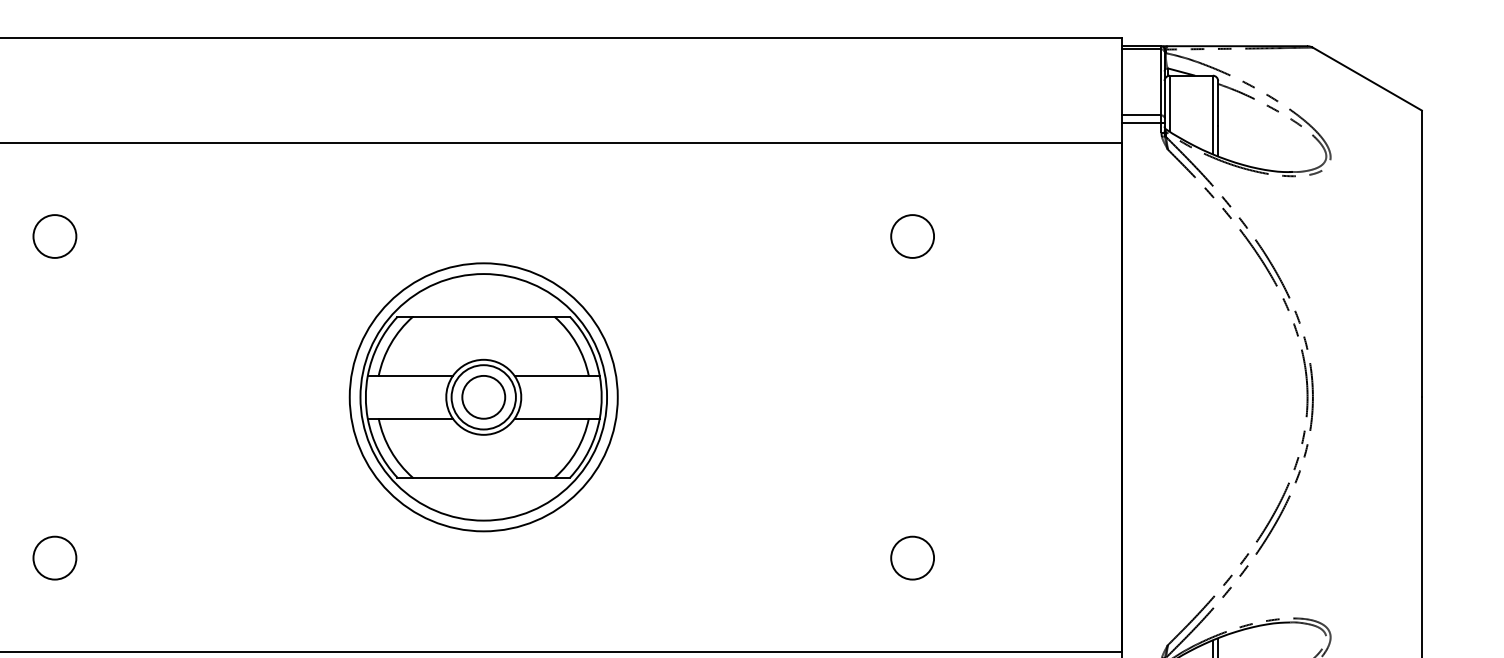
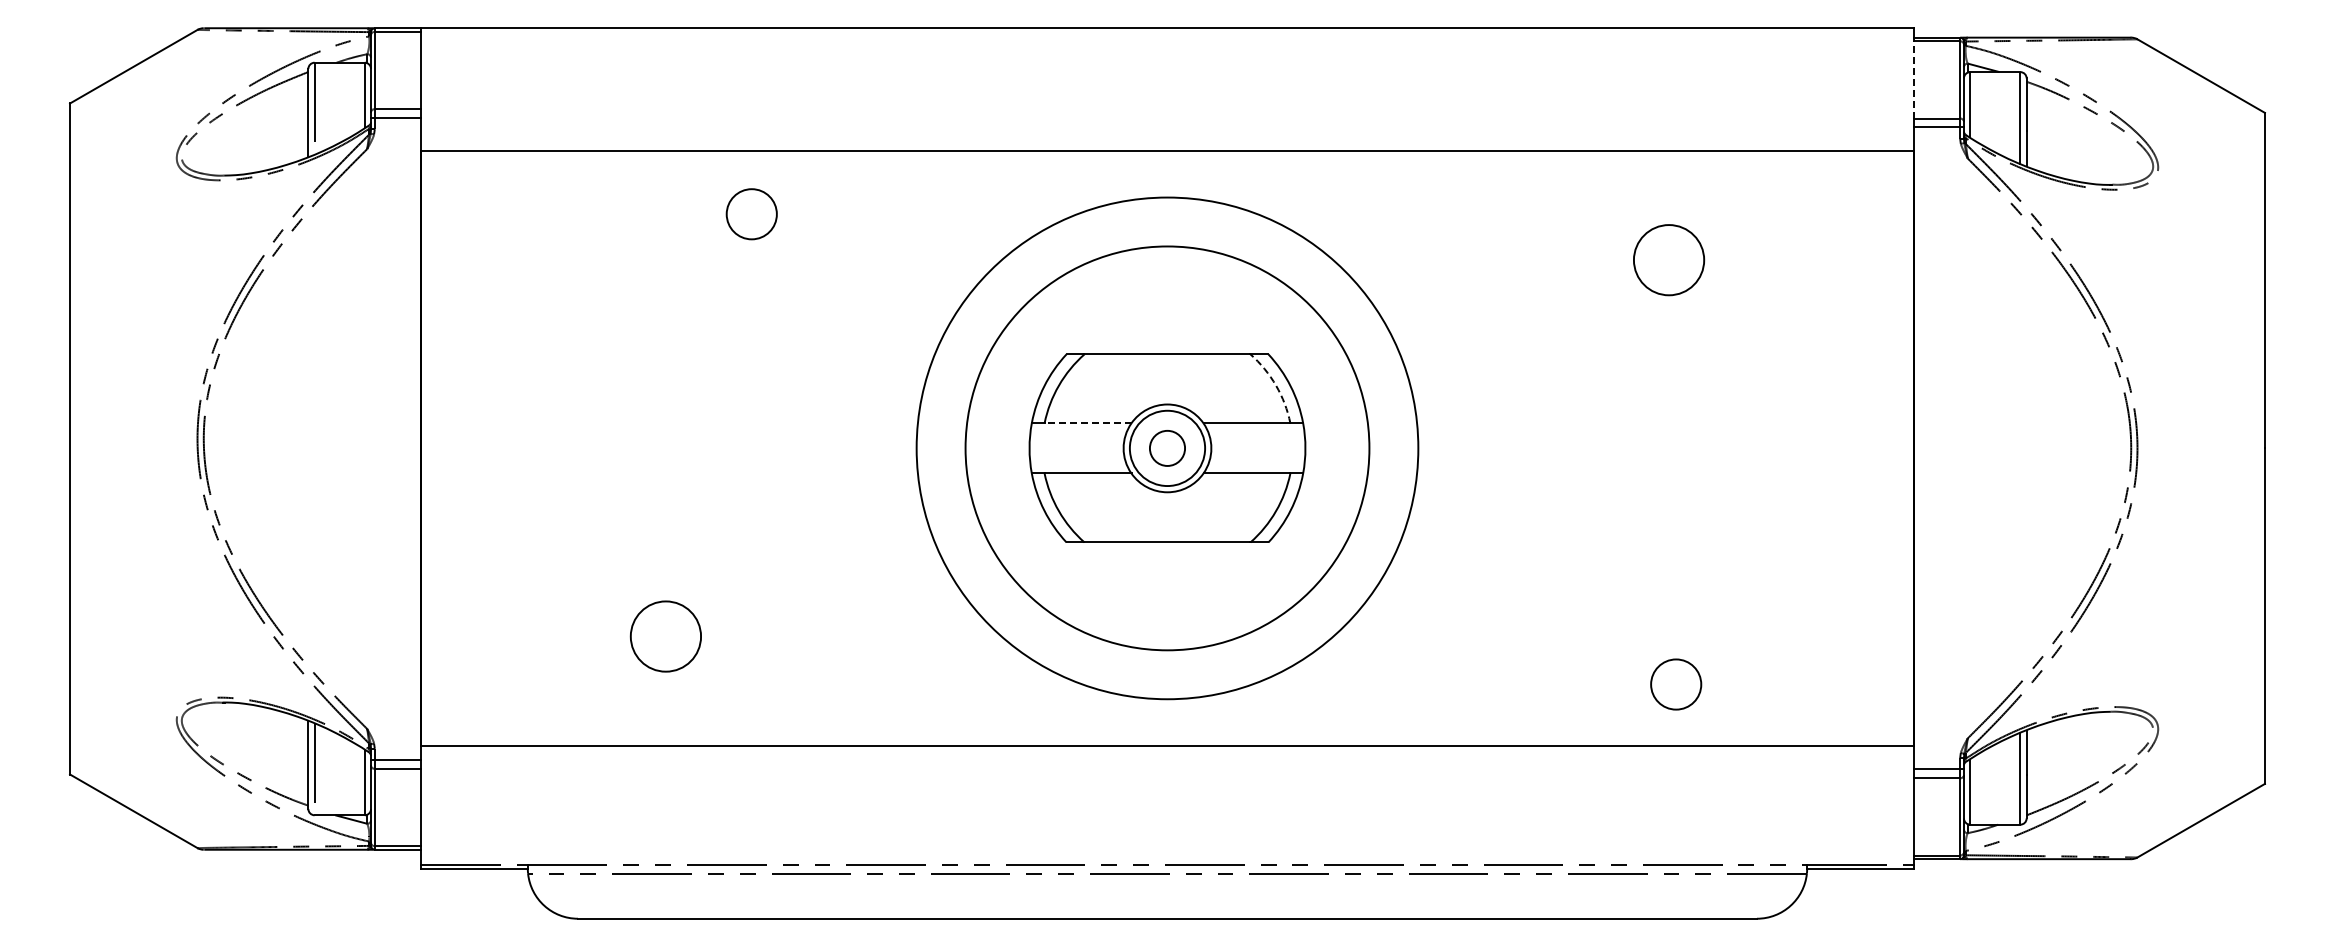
line: (1121, 81) -> (1913, 79), solid -> dashed
circle: (54, 236) -> (751, 214), moved
circle: (912, 236) -> (1669, 260), size x1.4
arc: (576, 343) -> (1276, 385), solid -> dashed
line: (415, 376) -> (1087, 423), solid -> dashed
circle: (483, 397) -> (1167, 448), size x0.7
circle: (483, 397) -> (1167, 448), size x1.4
circle: (483, 397) -> (1167, 448), size x1.6
circle: (54, 558) -> (665, 636), size x1.4
circle: (912, 558) -> (1676, 684), moved

